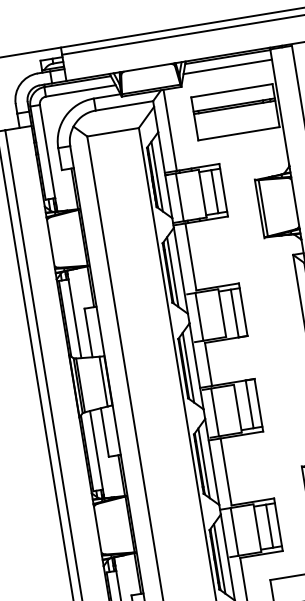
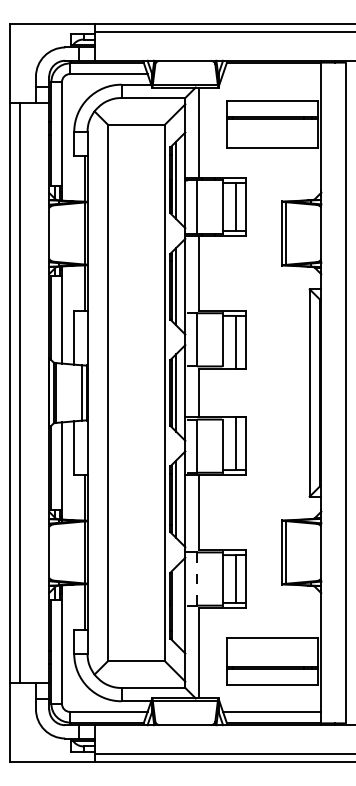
line: (228, 67) -> (272, 74), removed
line: (234, 532) -> (197, 579), solid -> dashed
line: (219, 558) -> (176, 605), removed

